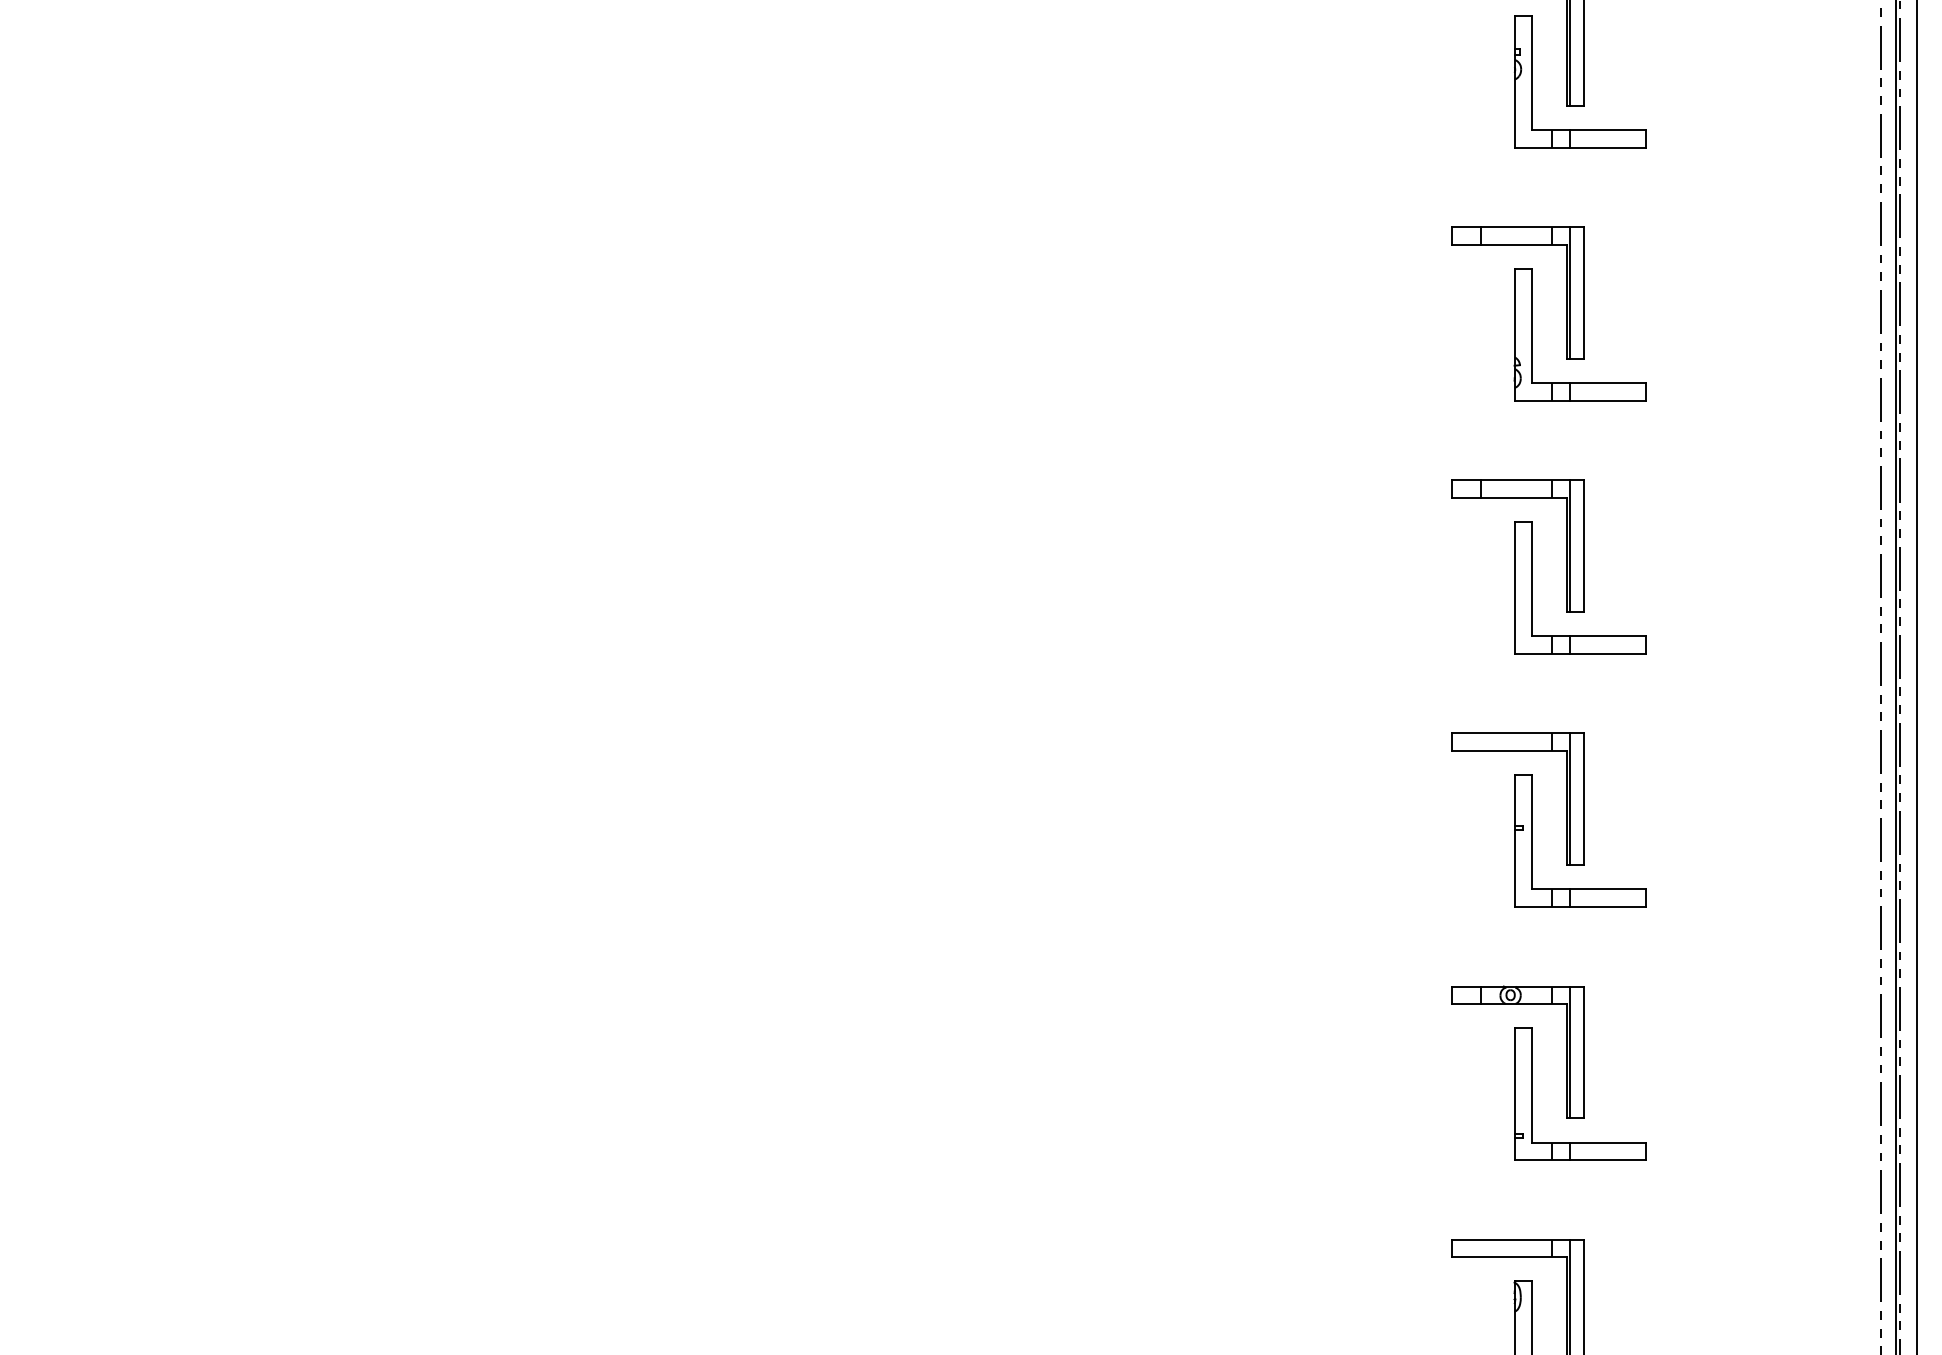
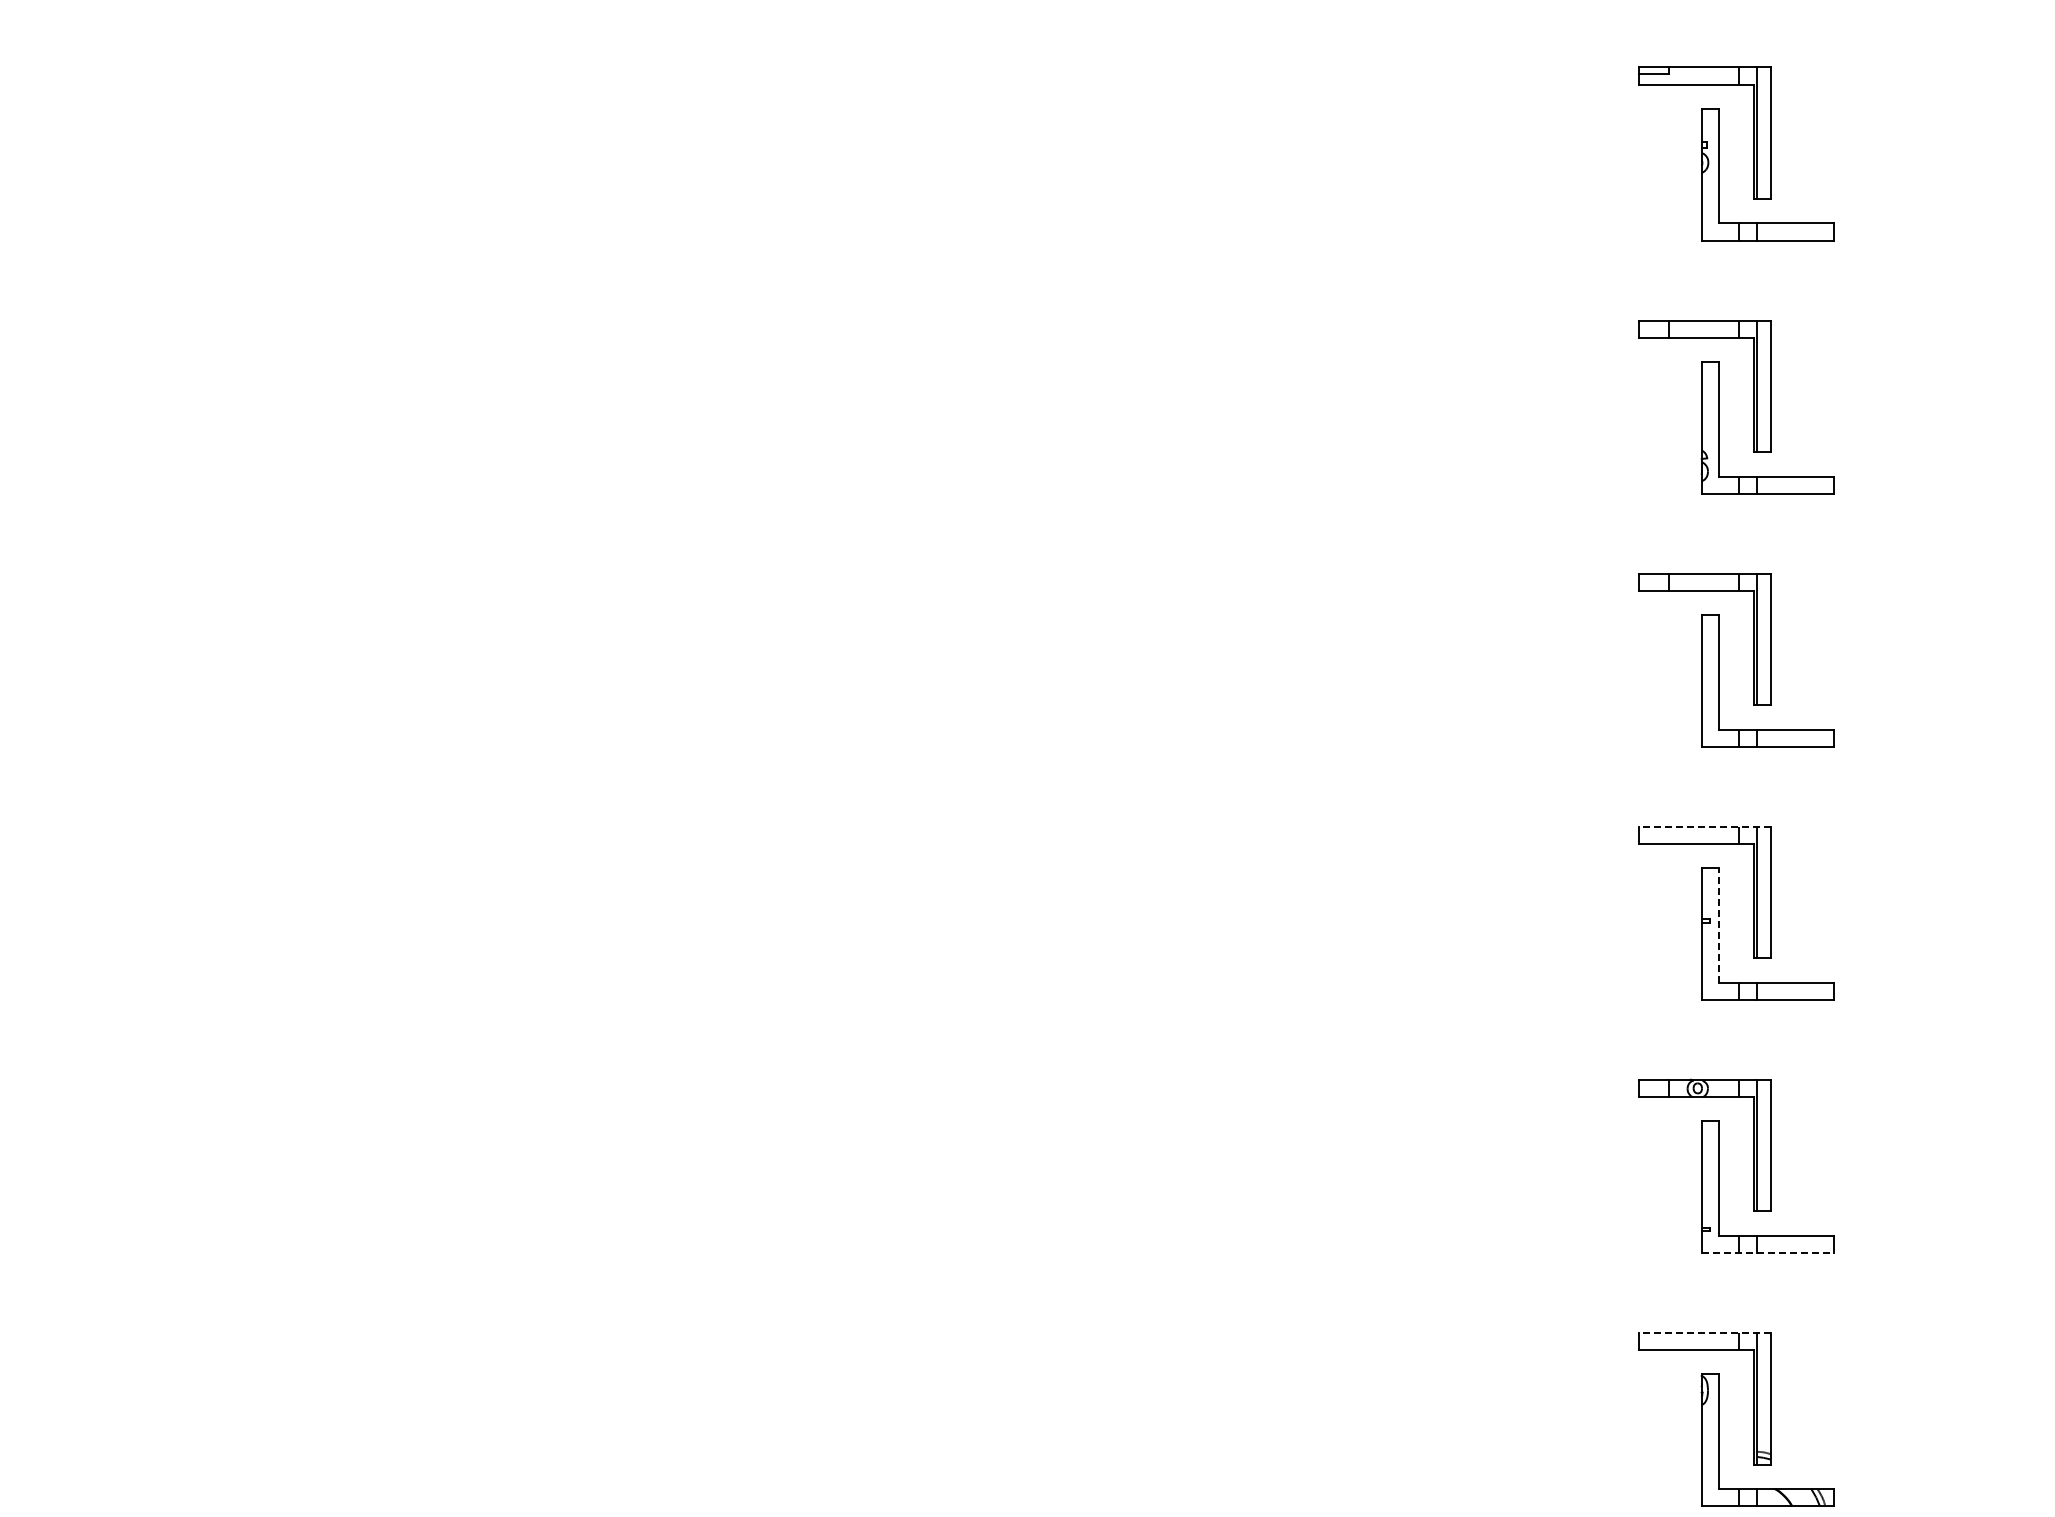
line: (1518, 733) -> (1705, 826), solid -> dashed
line: (1532, 831) -> (1719, 924), solid -> dashed
line: (1580, 1160) -> (1767, 1253), solid -> dashed
line: (1518, 1239) -> (1705, 1332), solid -> dashed

